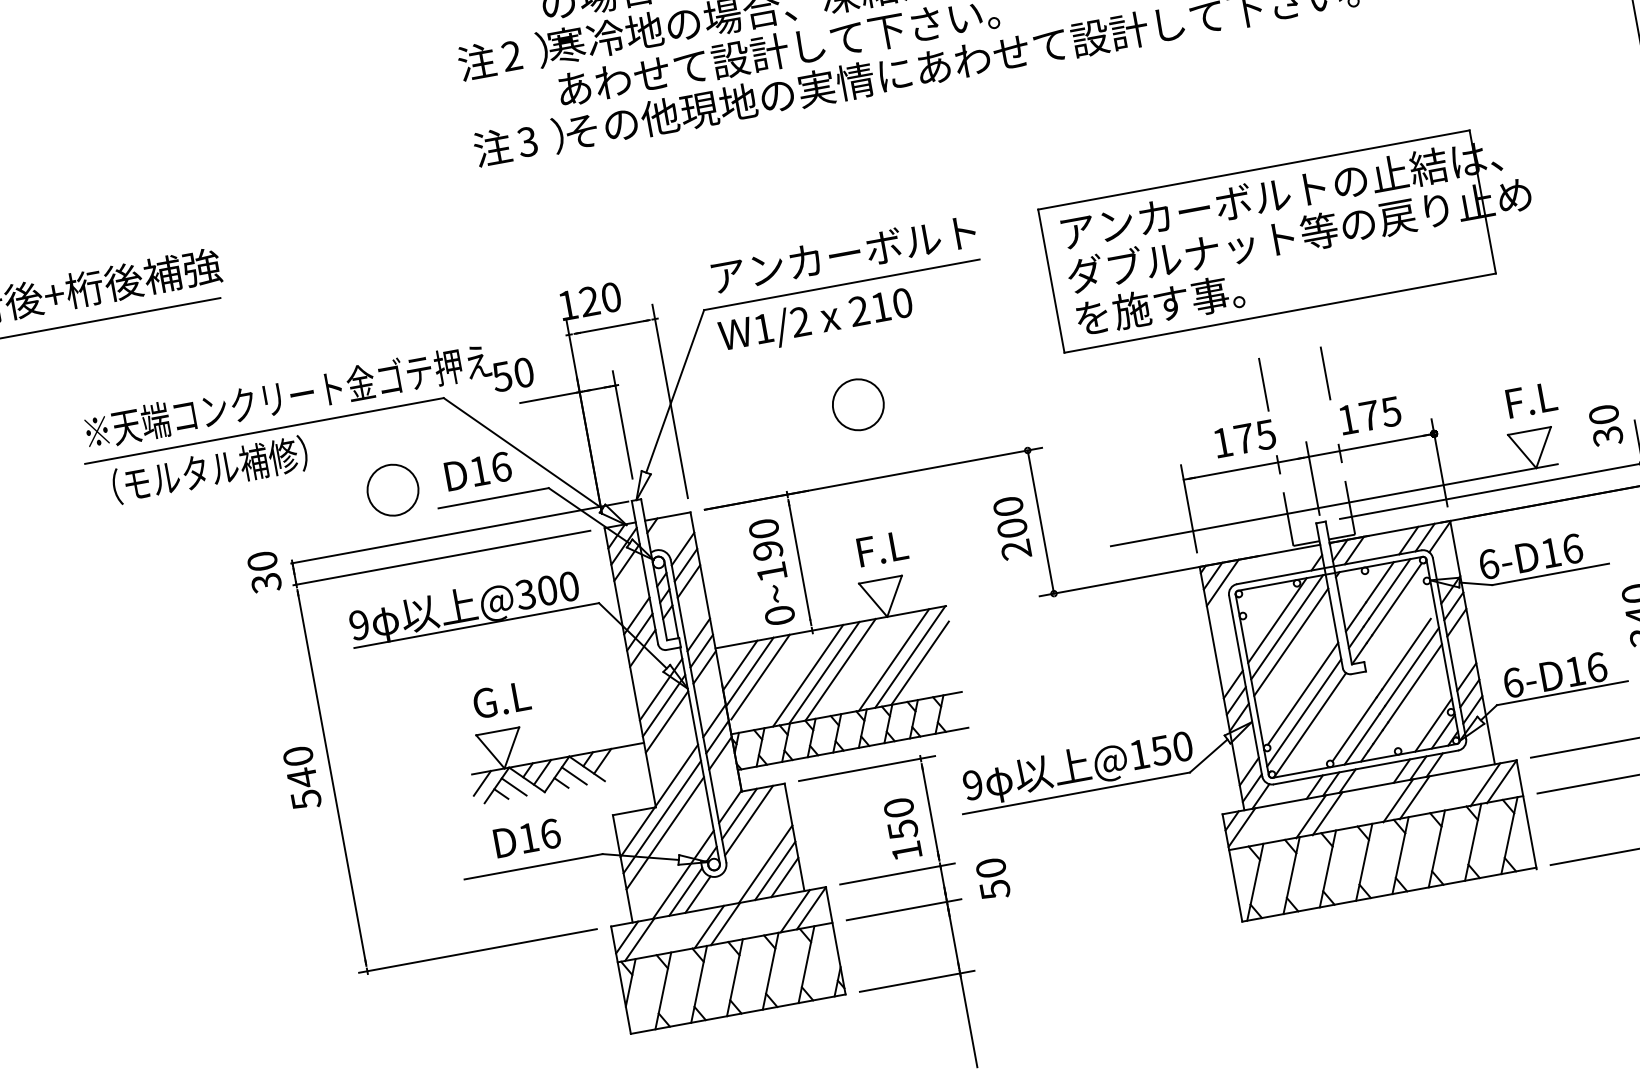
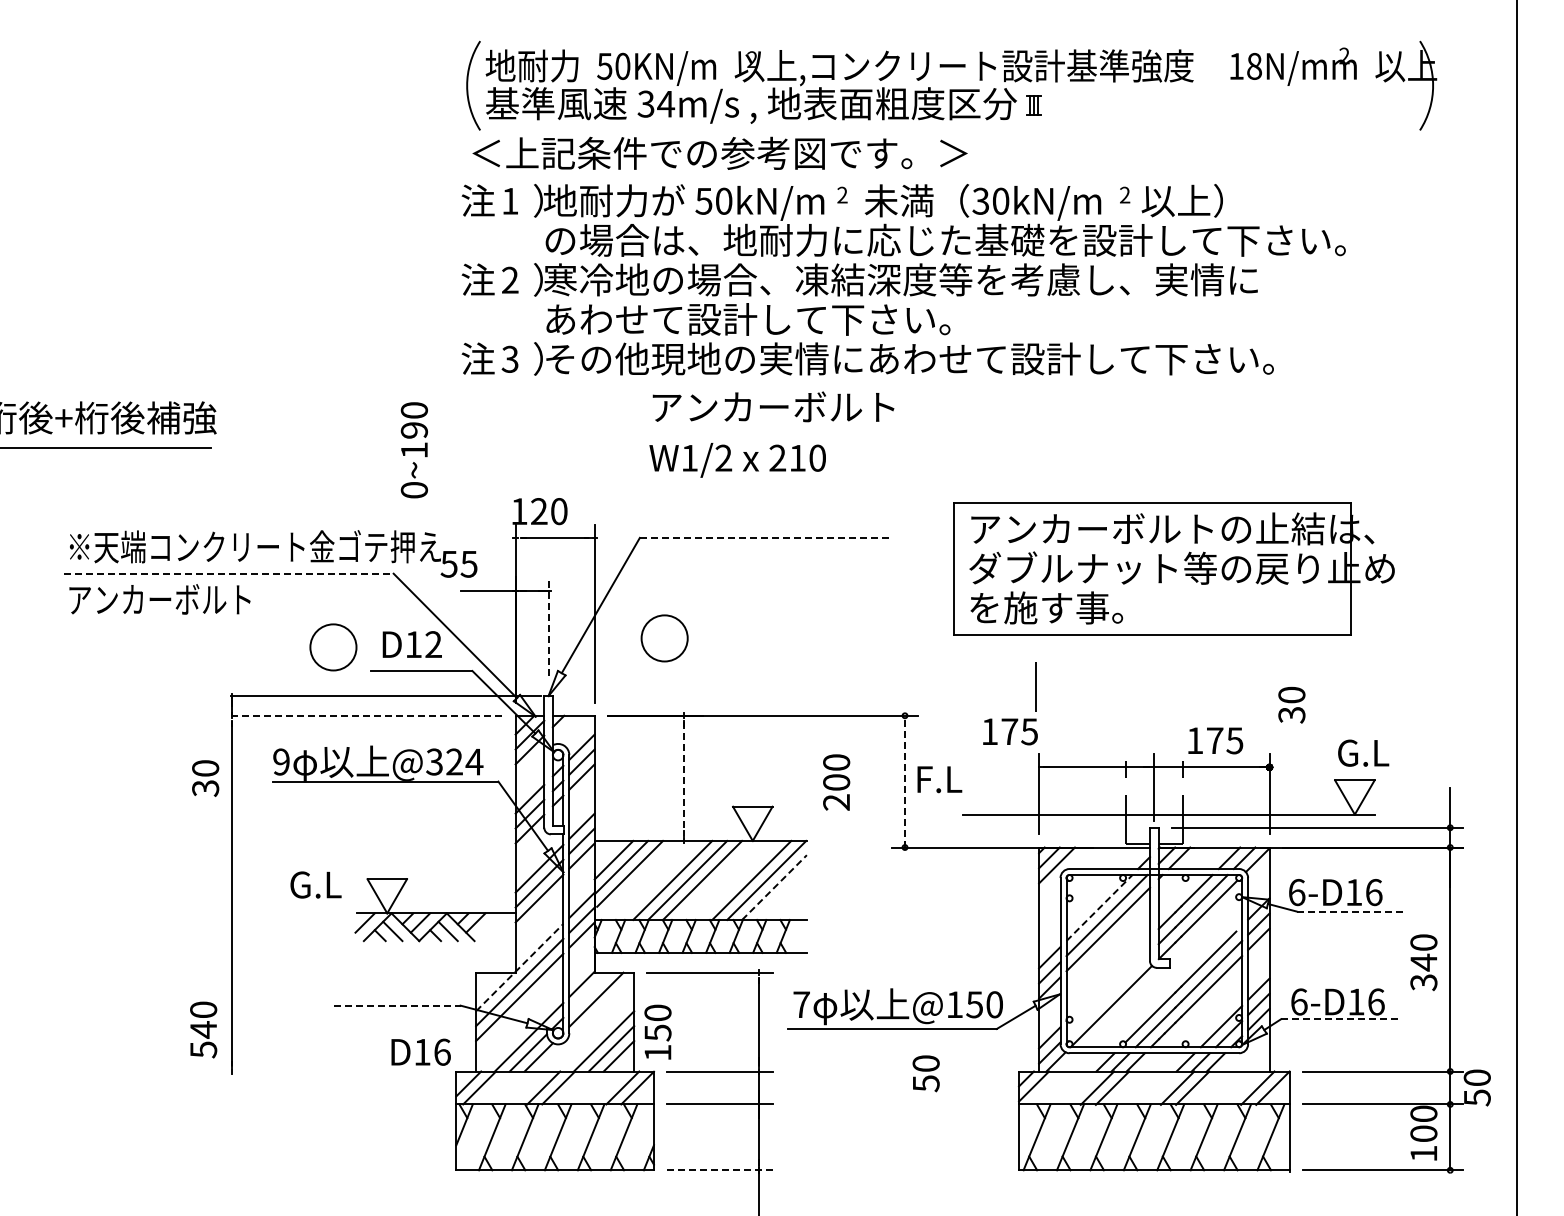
text: (843, 253) -> (773, 406), moved
line: (841, 284) -> (766, 537), solid -> dashed
text: (815, 321) -> (737, 460), moved
line: (1324, 369) -> (1182, 692), removed
text: (523, 372) -> (468, 563), 50 -> 55
text: (1533, 398) -> (1363, 752), F.L -> G.L
circle: (858, 404) -> (664, 638), moved
line: (622, 424) -> (548, 626), solid -> dashed
part: (1242, 424) -> (1010, 718), moved
text: (1605, 425) -> (1291, 704), moved
line: (265, 430) -> (229, 573), solid -> dashed
text: (501, 467) -> (433, 644), D16 -> D12
text: (200, 471) -> (165, 599), （モルタル補修） -> アンカーボルト
line: (1041, 521) -> (905, 781), solid -> dashed
text: (1012, 528) -> (836, 782), moved
text: (882, 548) -> (939, 779), moved
line: (441, 557) -> (365, 715), solid -> dashed
line: (799, 561) -> (683, 777), solid -> dashed
text: (264, 572) -> (205, 778), moved
text: (771, 572) -> (413, 450), moved
line: (1550, 574) -> (1350, 911), solid -> dashed
text: (558, 588) -> (464, 761), @300 -> @324
line: (1277, 621) -> (1099, 908), solid -> dashed
line: (920, 663) -> (774, 887), solid -> dashed
line: (1303, 692) -> (1110, 976), removed
line: (1562, 693) -> (1341, 1019), solid -> dashed
text: (501, 699) -> (315, 884), moved
line: (1304, 712) -> (1108, 994), removed
text: (302, 777) -> (203, 1029), moved
text: (972, 784) -> (801, 1004), 9 -> 7
line: (659, 800) -> (519, 967), solid -> dashed
line: (738, 813) -> (588, 991), removed
text: (902, 828) -> (657, 1031), moved
text: (526, 837) -> (420, 1051), moved
line: (534, 866) -> (397, 1005), solid -> dashed
text: (992, 879) -> (925, 1073), moved
line: (477, 951) -> (333, 1071), removed
line: (916, 981) -> (719, 1170), solid -> dashed

